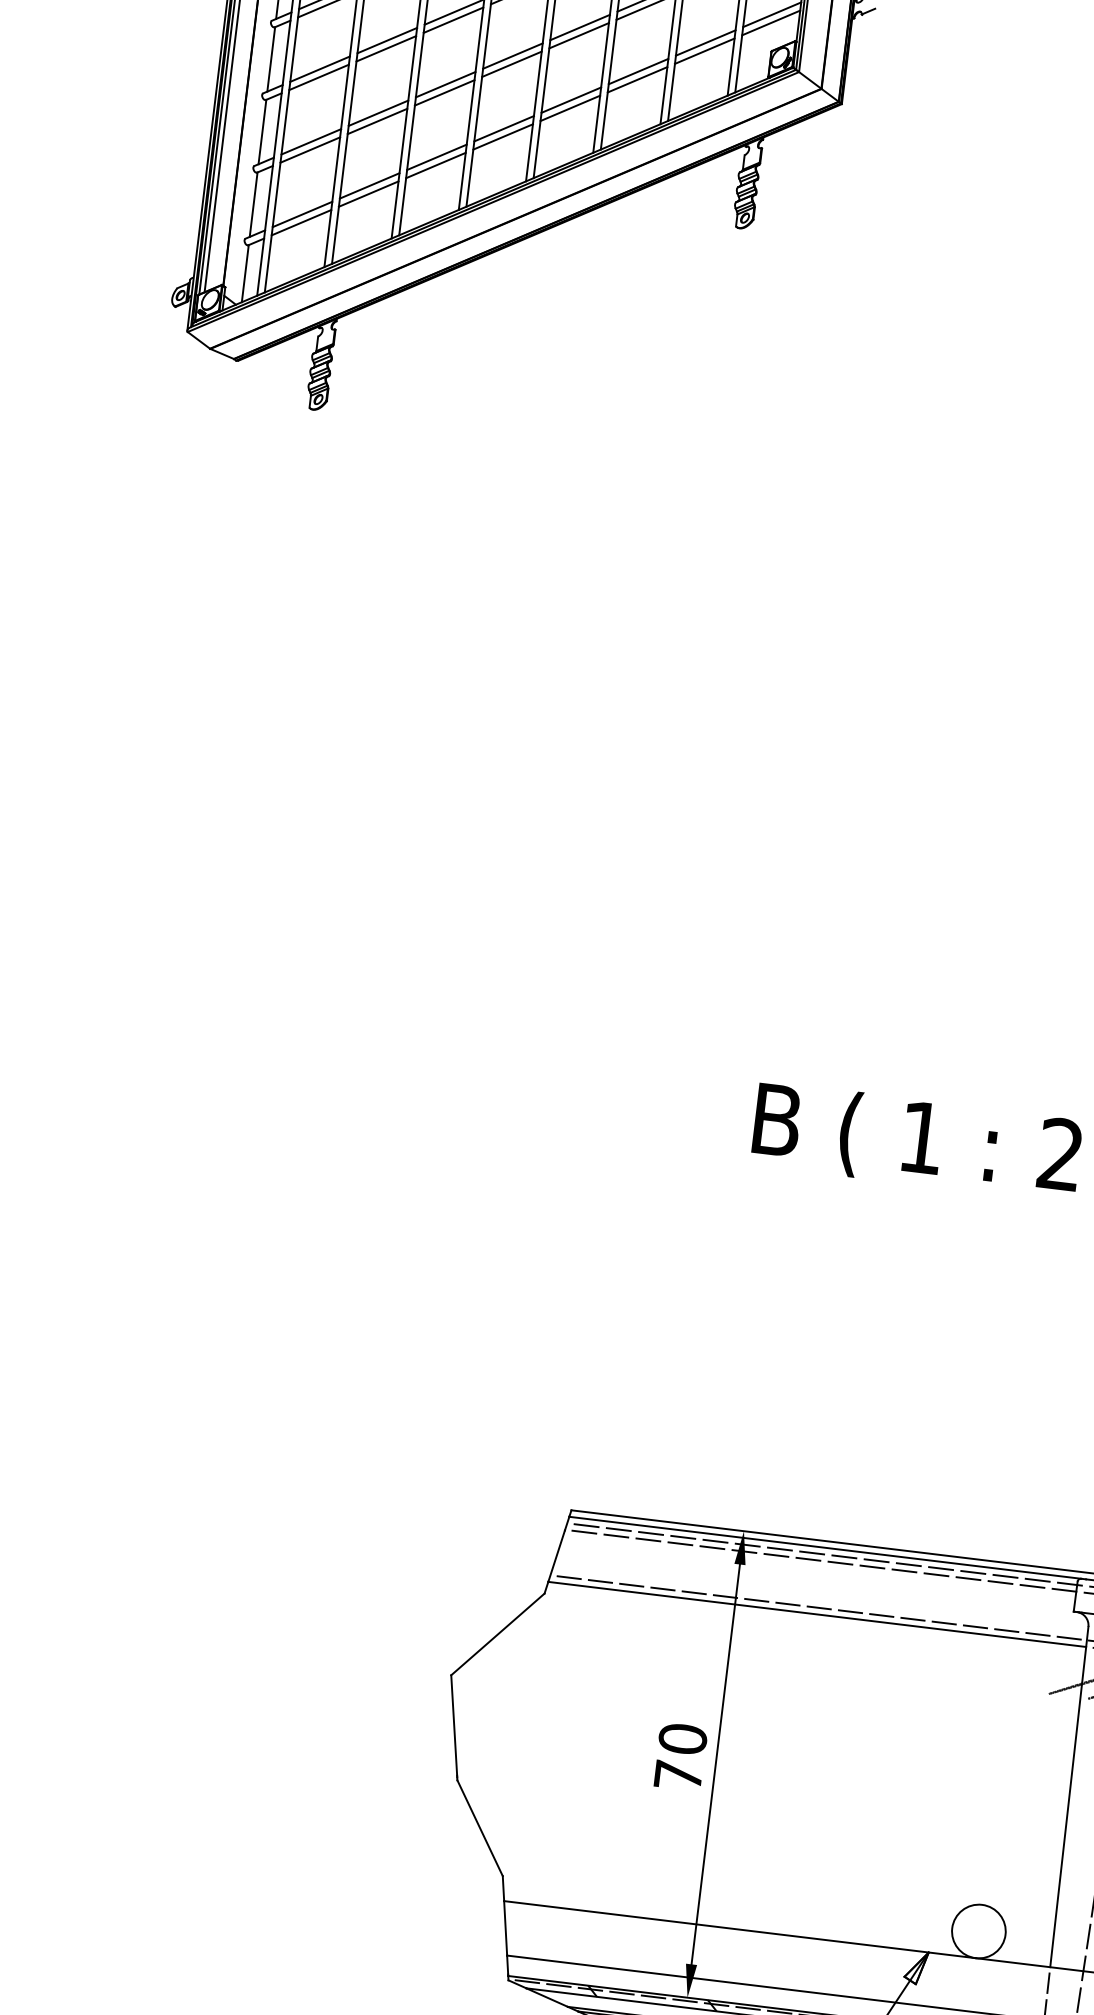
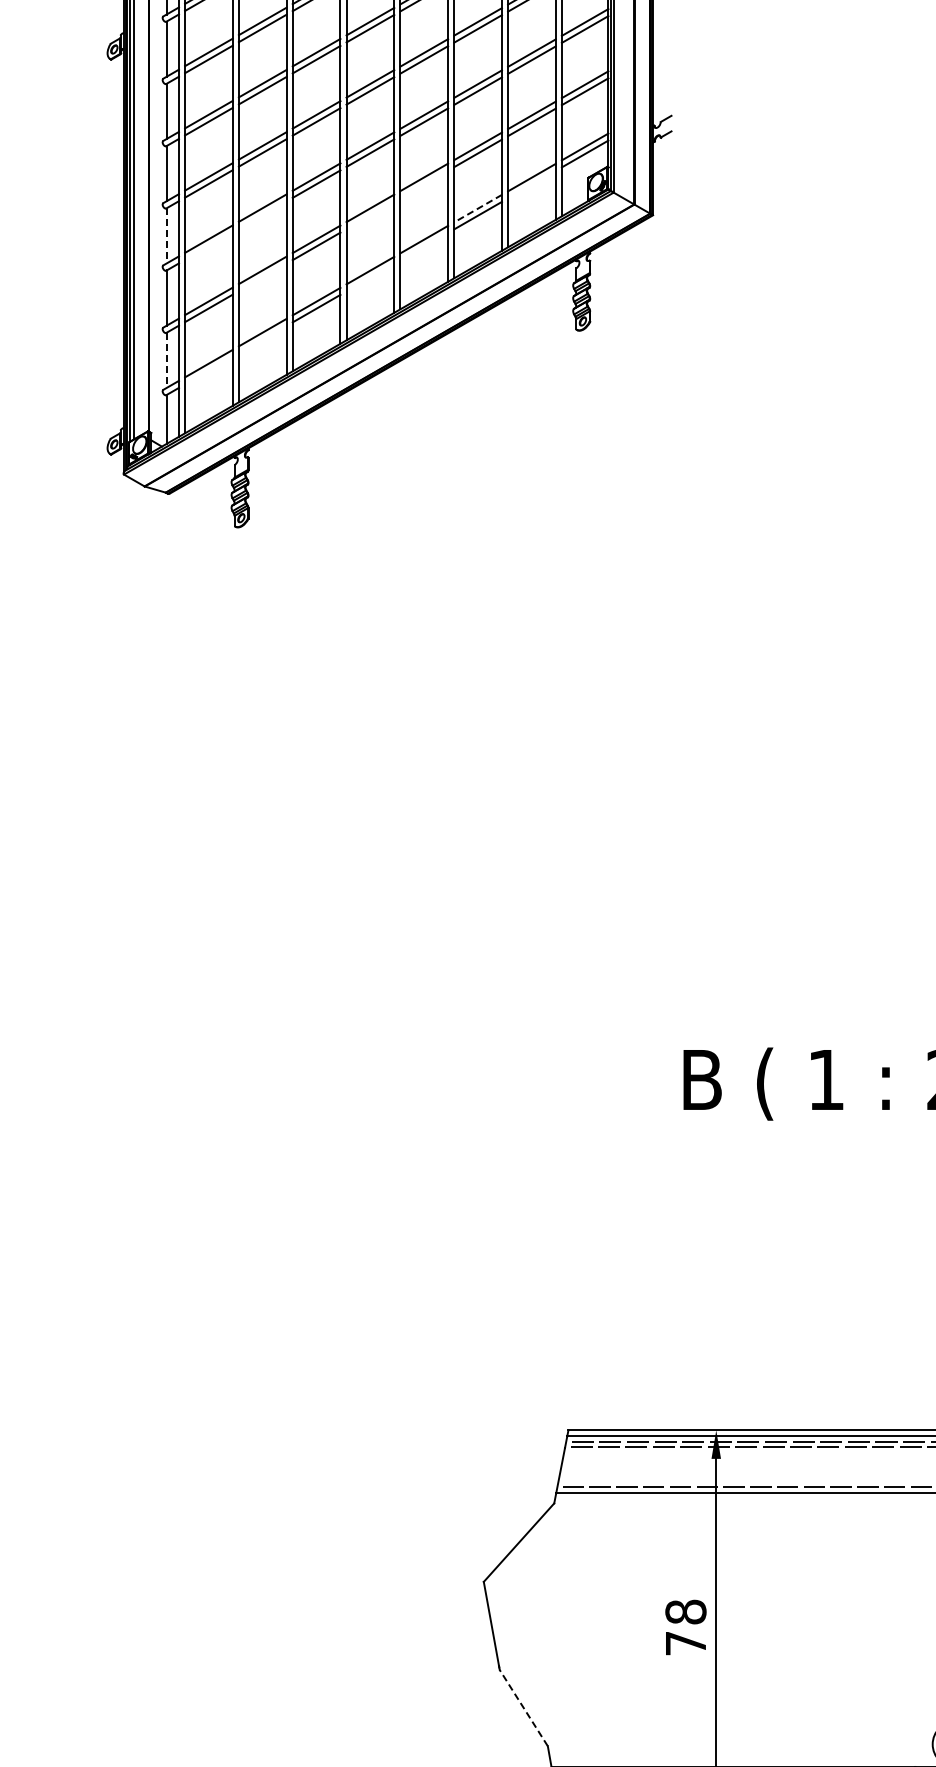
line: (579, 35) -> (424, 184), removed
line: (386, 48) -> (262, 214), removed
line: (704, 50) -> (531, 184), removed
line: (271, 58) -> (166, 235), solid -> dashed
line: (511, 64) -> (370, 215), removed
line: (639, 71) -> (478, 208), solid -> dashed
line: (318, 76) -> (208, 245), removed
line: (570, 108) -> (424, 246), removed
line: (377, 121) -> (262, 277), removed
line: (503, 136) -> (370, 277), removed
line: (368, 193) -> (262, 339), removed
line: (253, 204) -> (166, 360), solid -> dashed
line: (301, 222) -> (208, 370), removed
text: (682, 1738) -> (685, 1611), 70 -> 78
line: (479, 1827) -> (523, 1707), solid -> dashed

